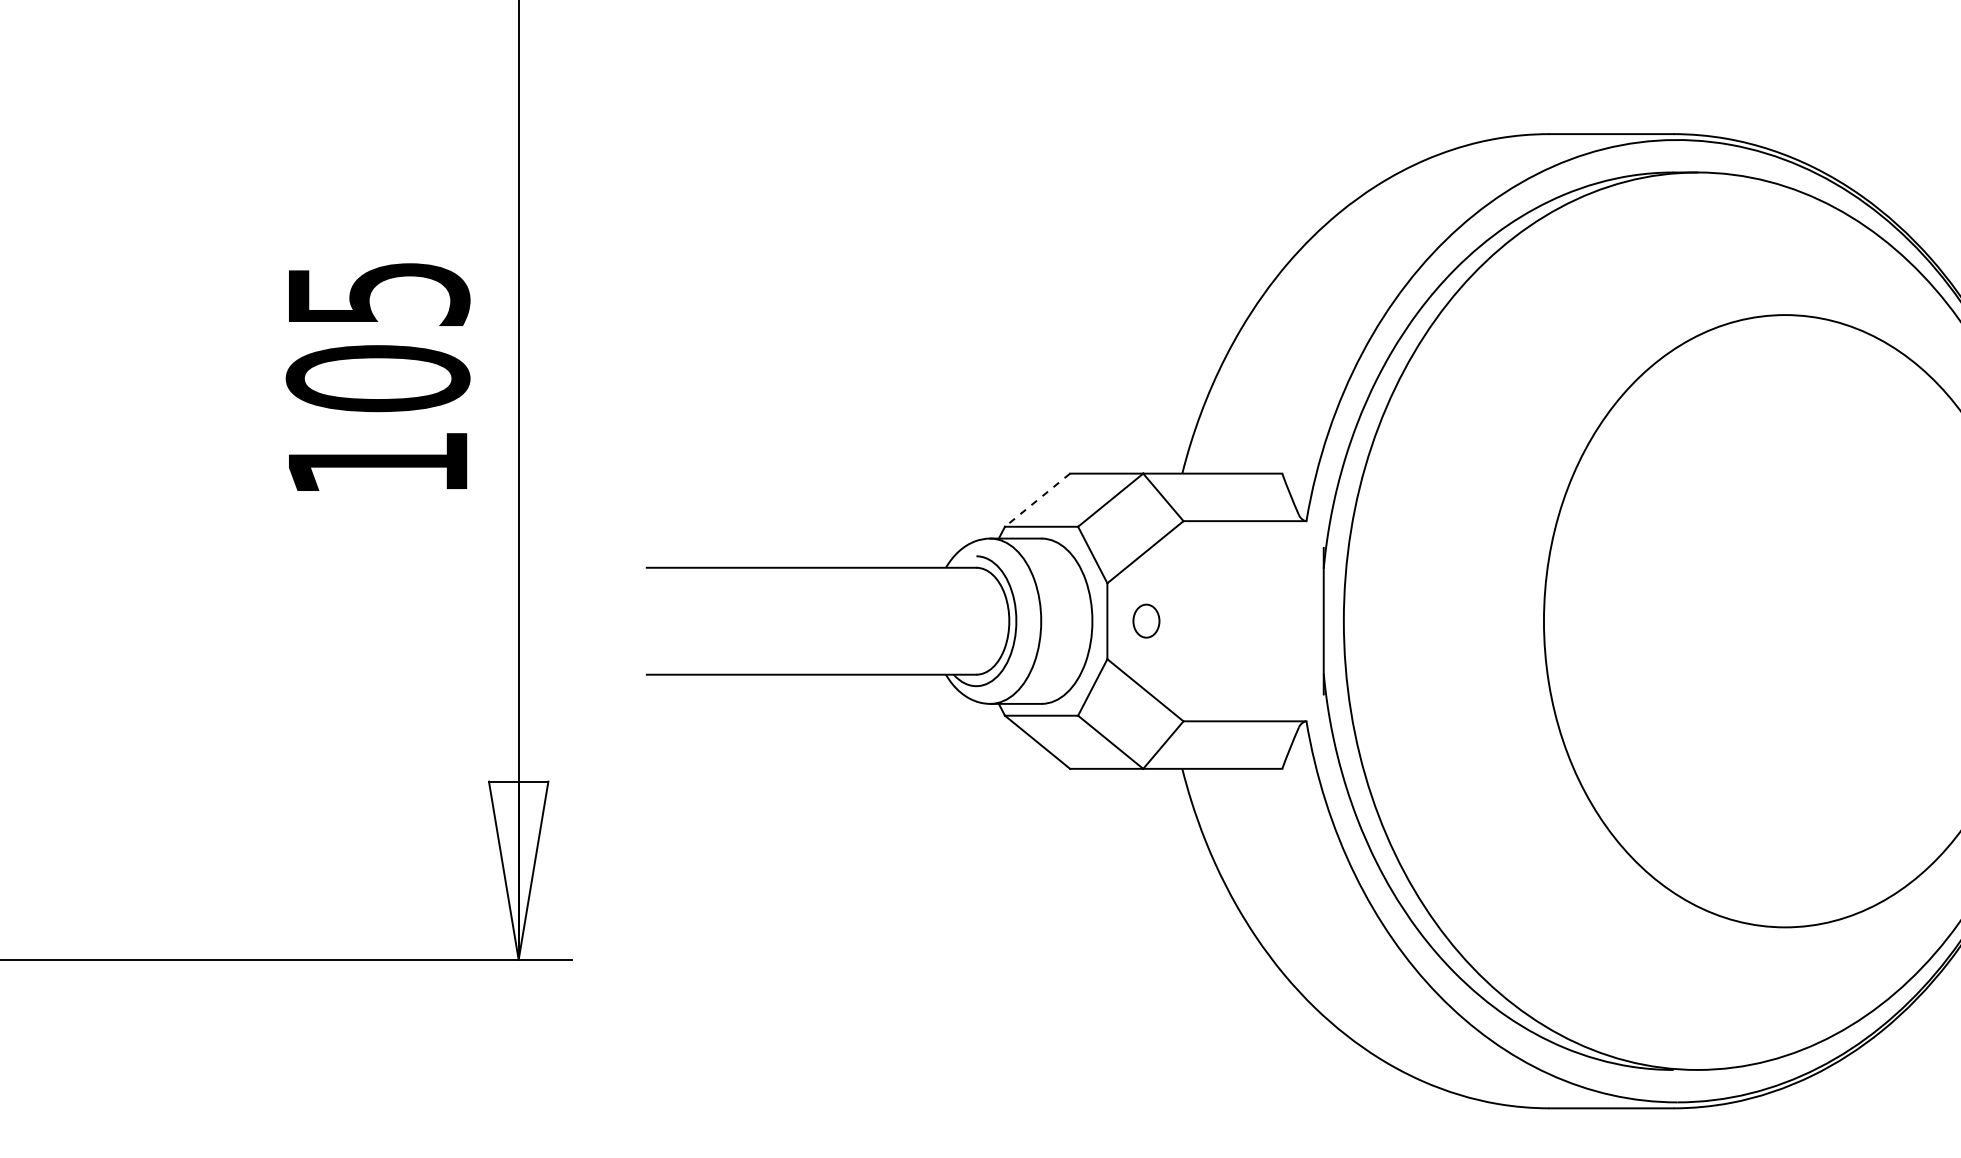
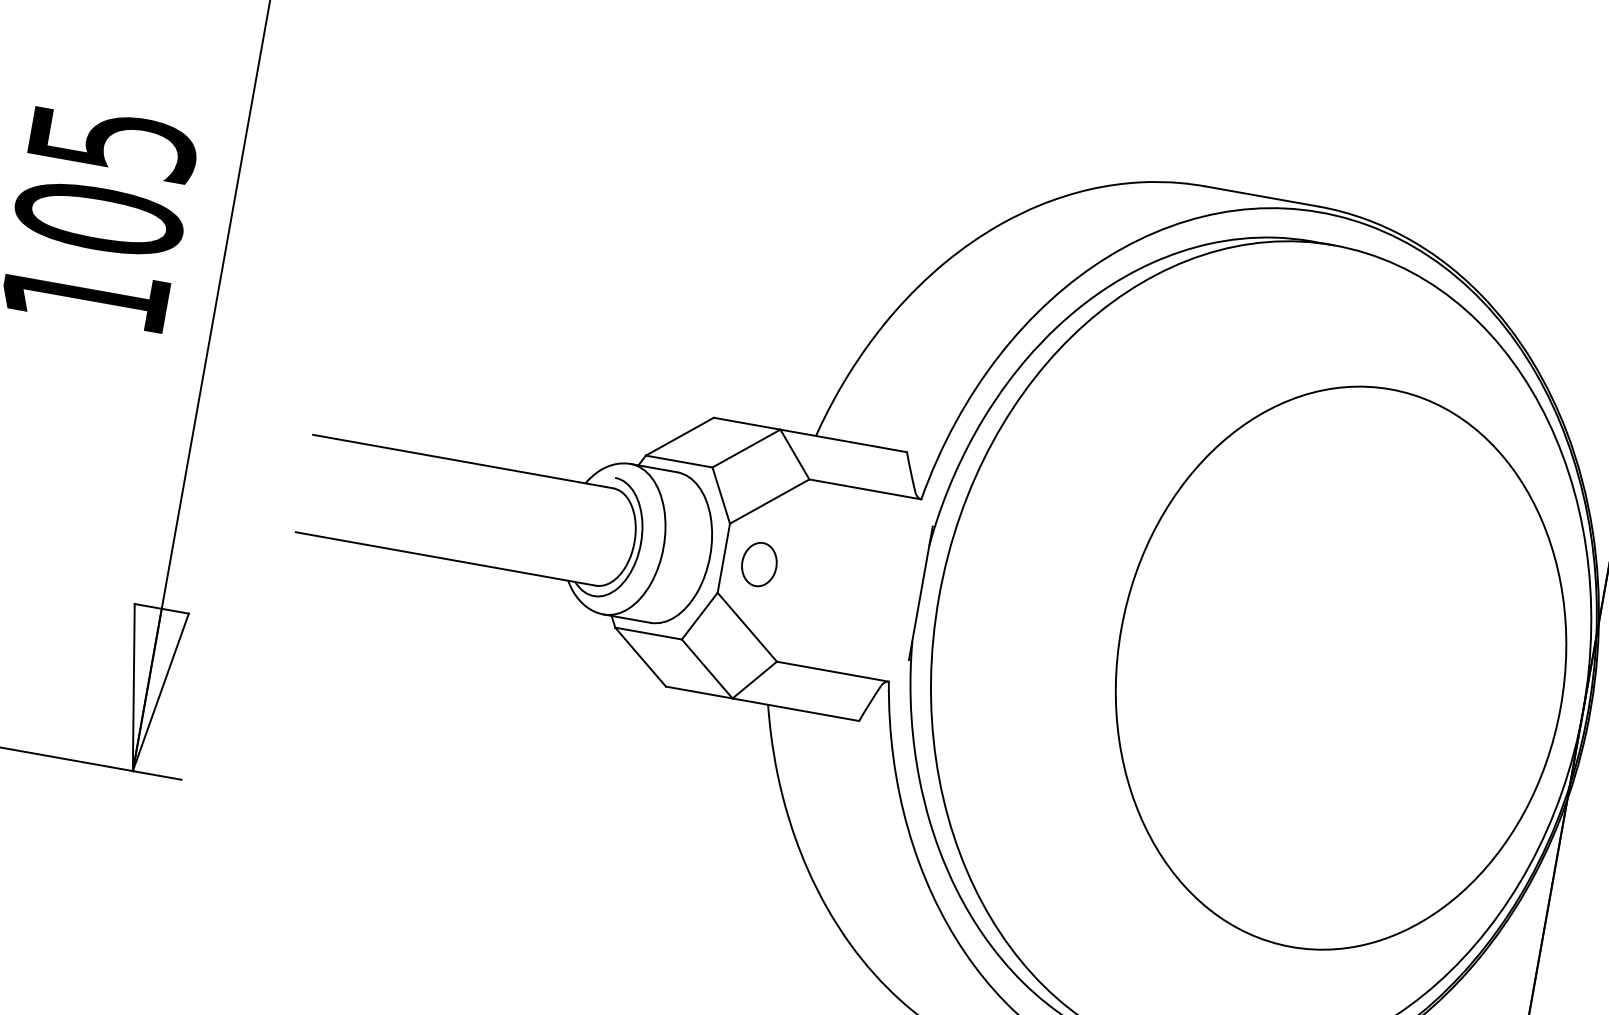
line: (1037, 500) -> (679, 436), dashed -> solid
part: (1146, 620) -> (759, 563), size x1.43

